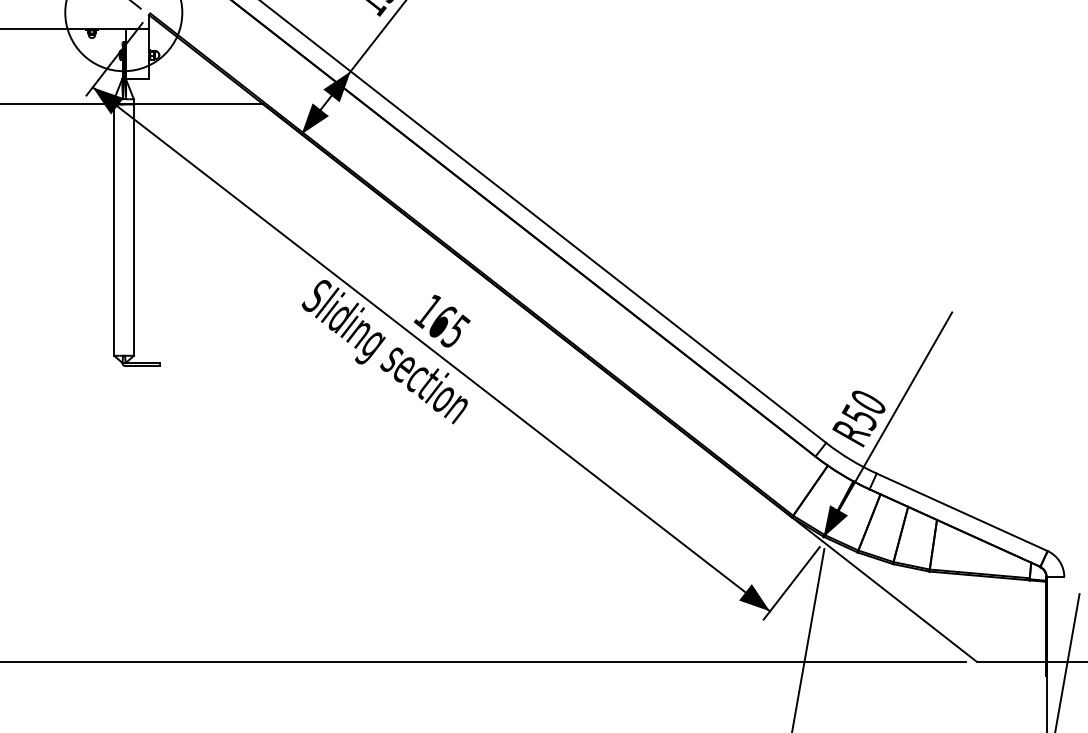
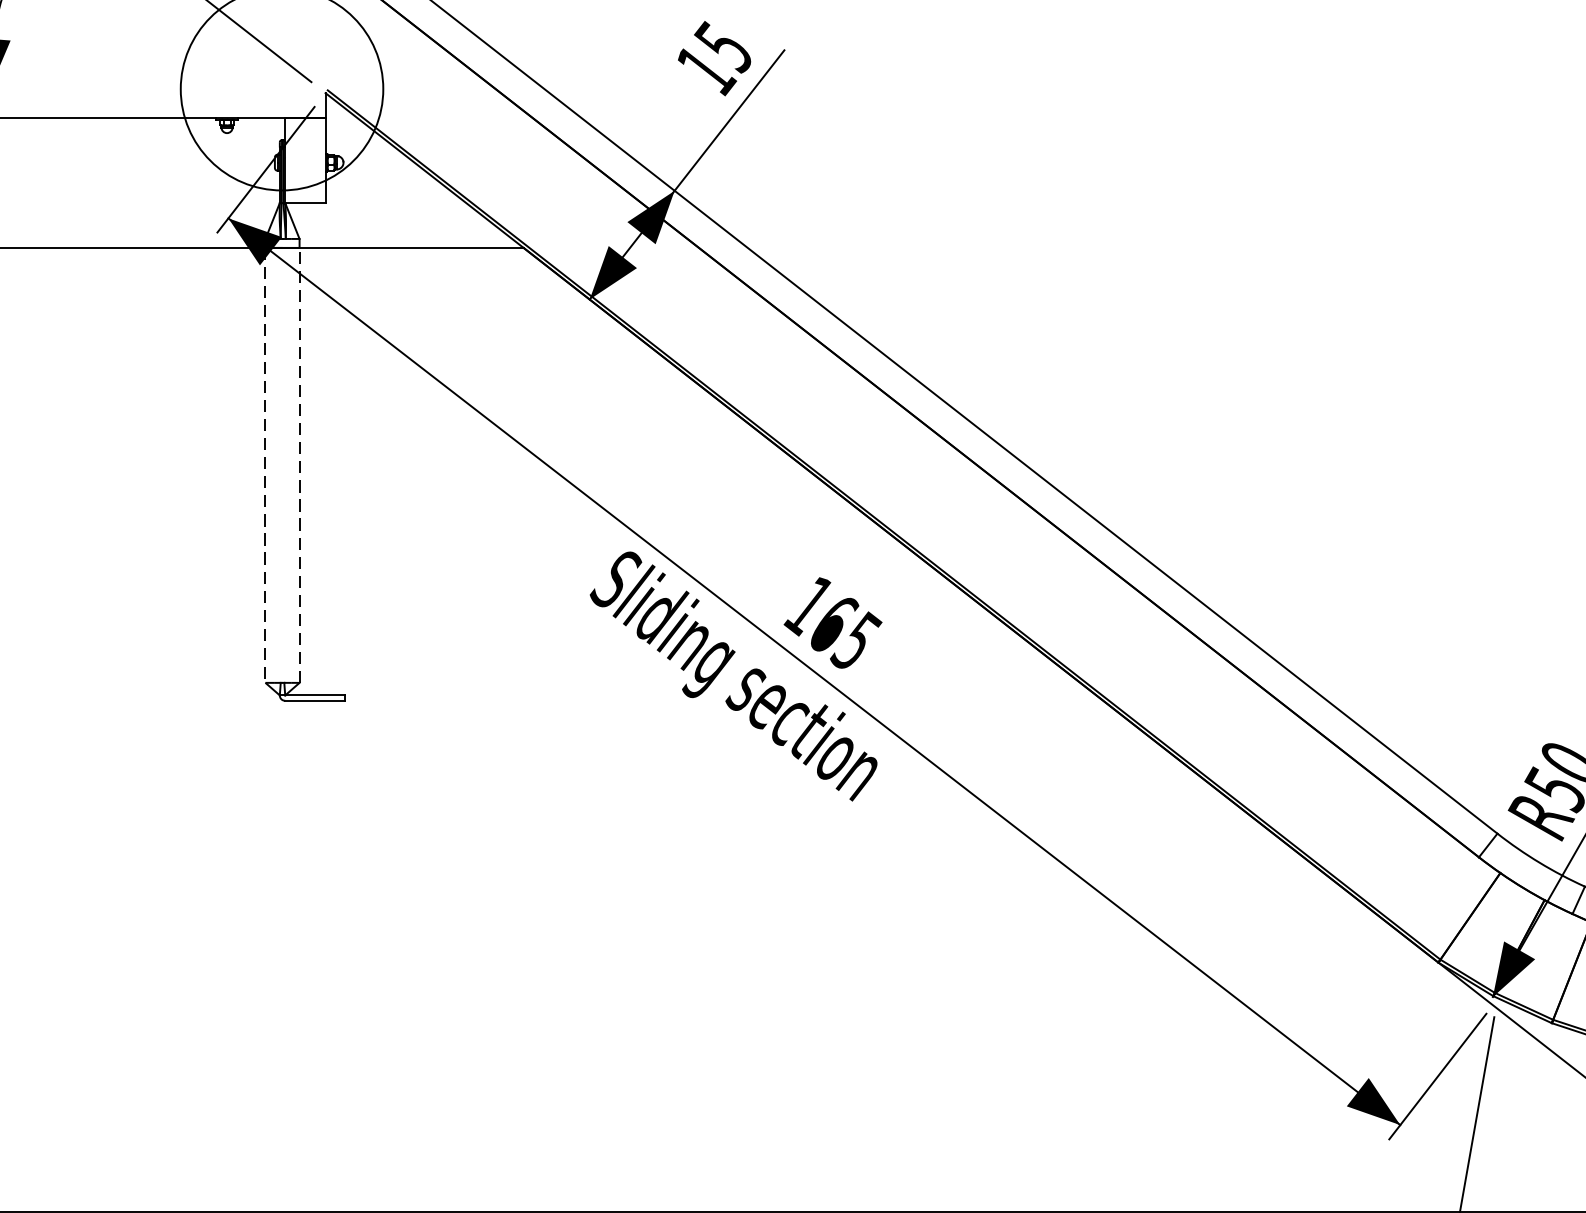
line: (114, 230) -> (265, 466), solid -> dashed
line: (133, 230) -> (298, 466), solid -> dashed

